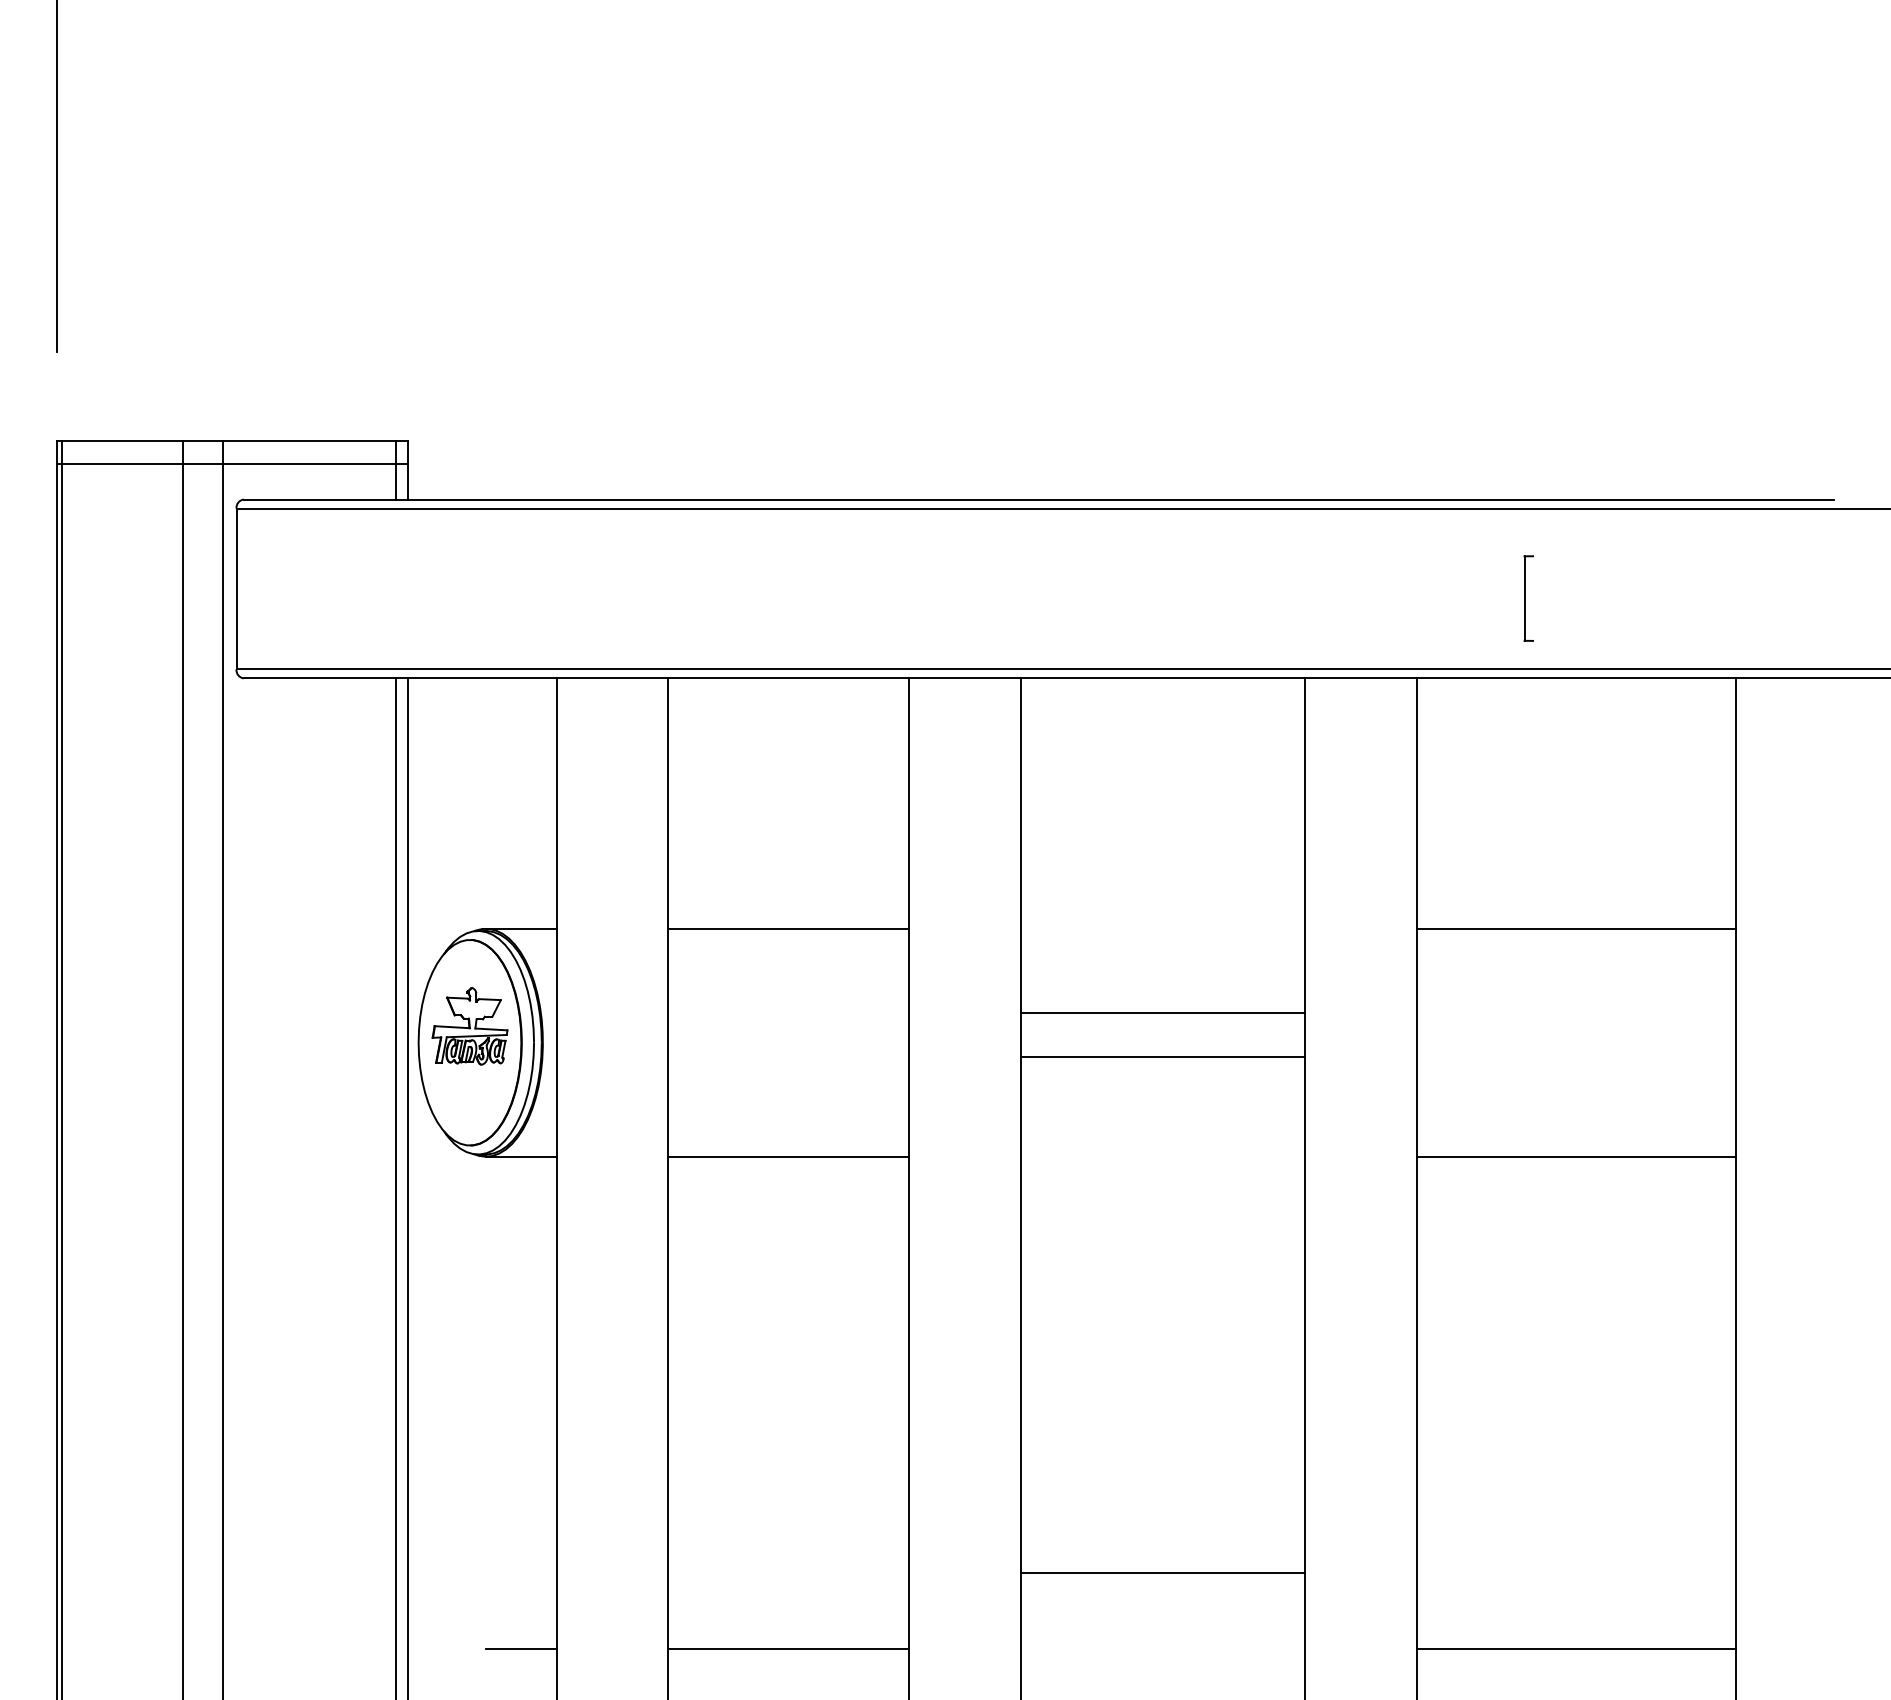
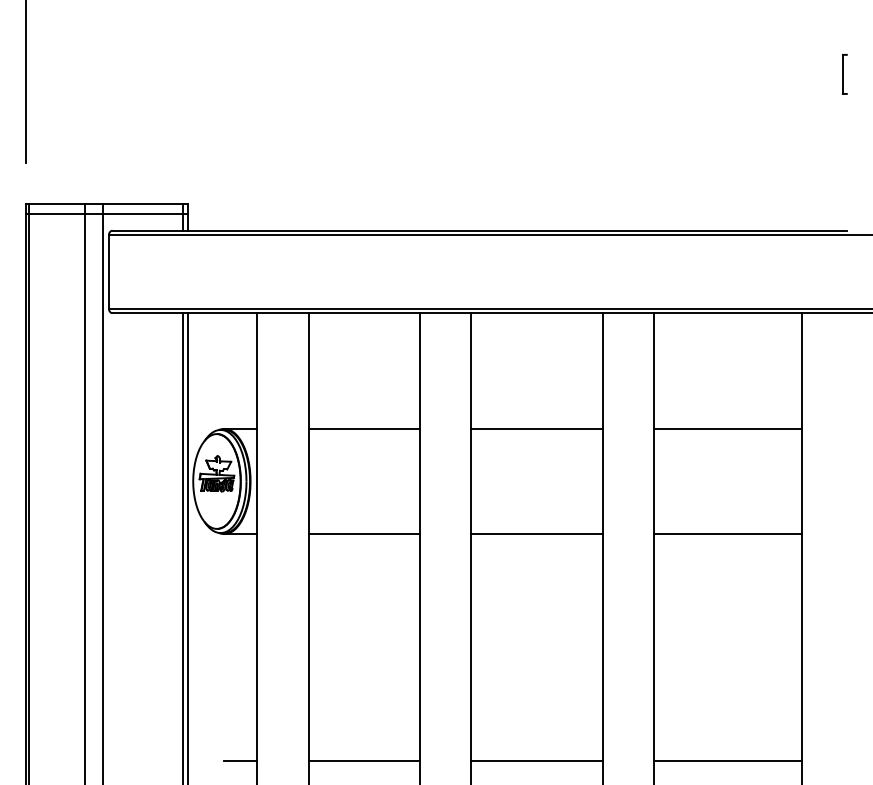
part: (1528, 598) -> (844, 74), moved
line: (1162, 1012) -> (536, 428), moved
line: (1162, 1057) -> (536, 534), moved
line: (1162, 1573) -> (536, 761), moved

